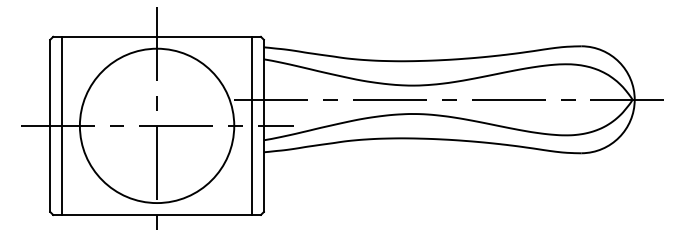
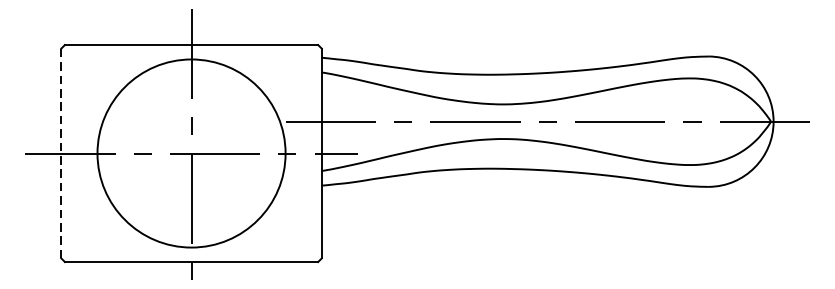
line: (50, 125) -> (61, 153), solid -> dashed
line: (62, 125) -> (76, 153), removed
line: (252, 125) -> (307, 153), removed

